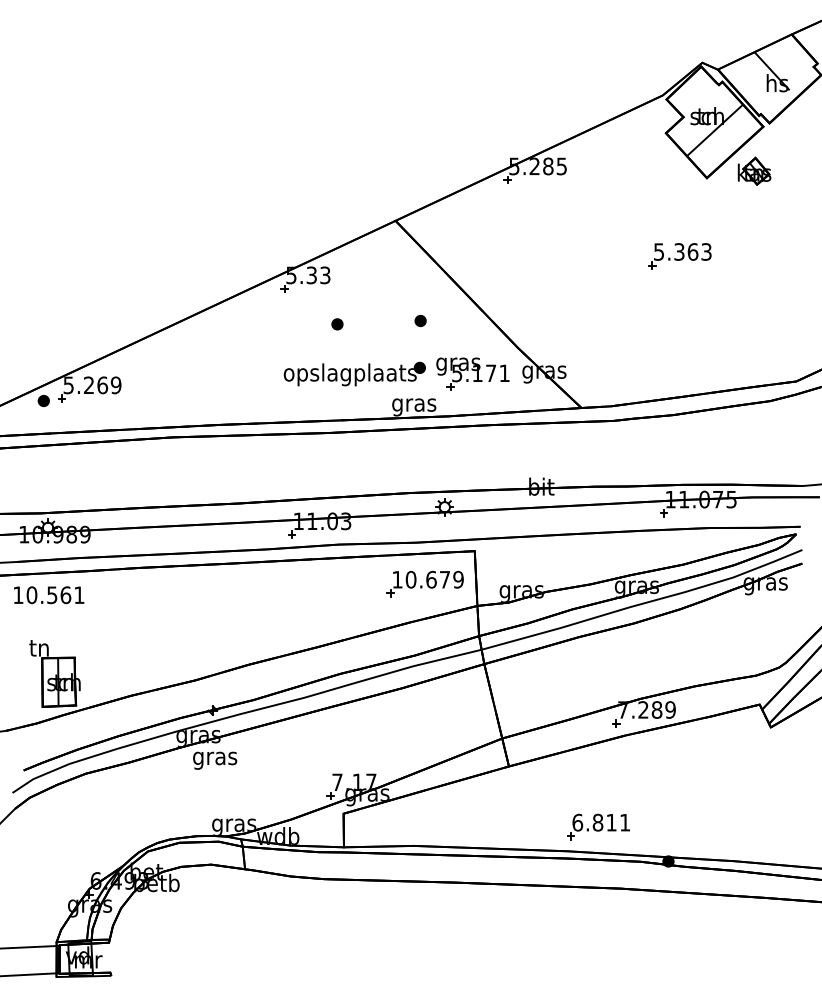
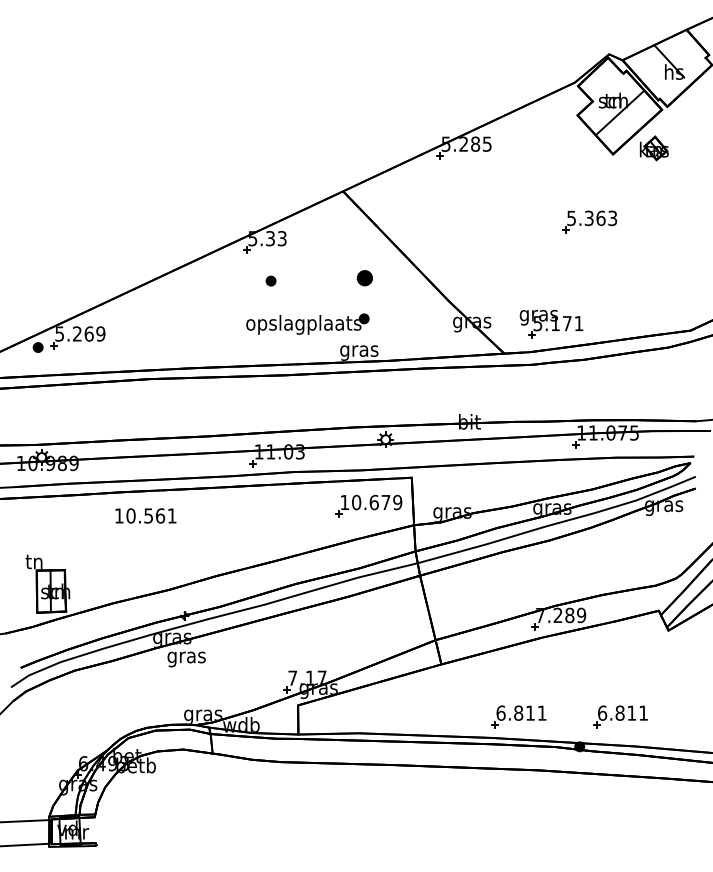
part: (420, 320) -> (364, 277), size x1.6
part: (337, 324) -> (271, 281), moved
part: (472, 373) -> (551, 323), moved
text: (49, 595) -> (146, 516), moved
part: (715, 826) -> (620, 716), added

